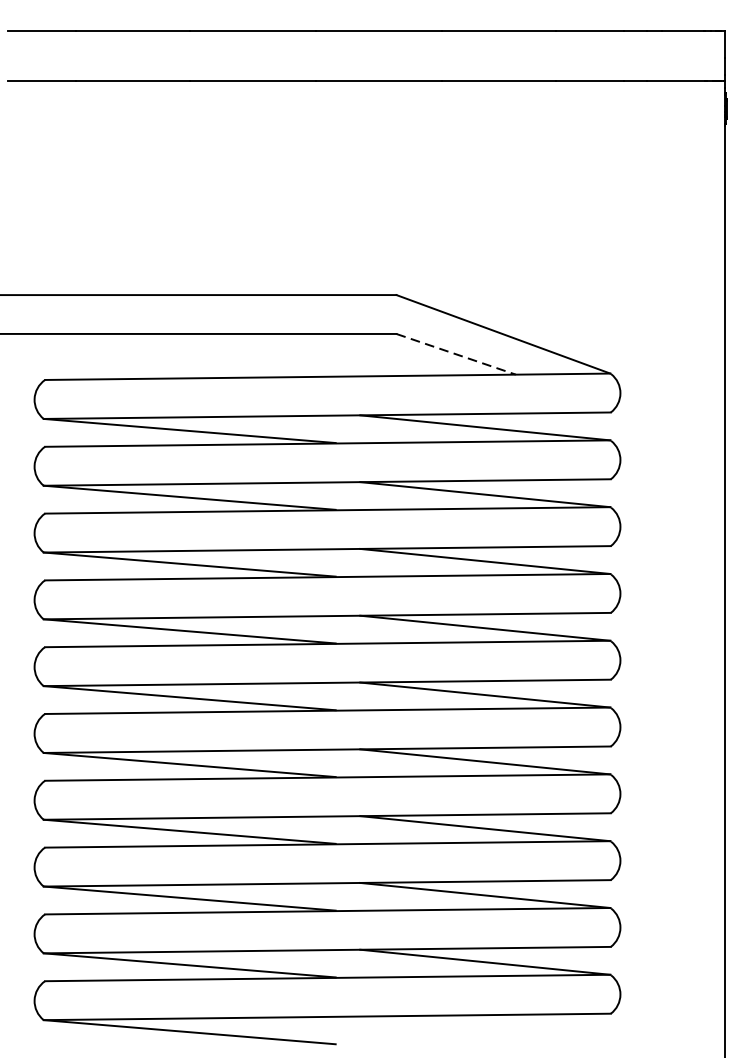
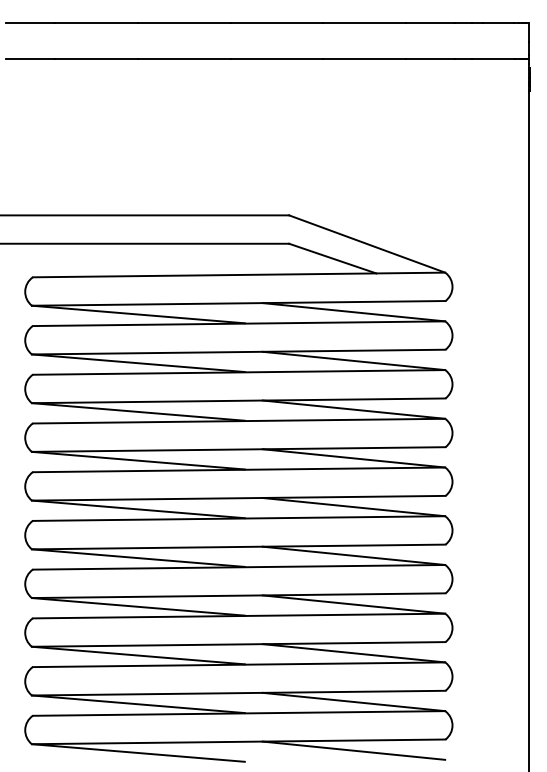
line: (455, 354) -> (332, 258), dashed -> solid
line: (484, 1028) -> (353, 750), added

